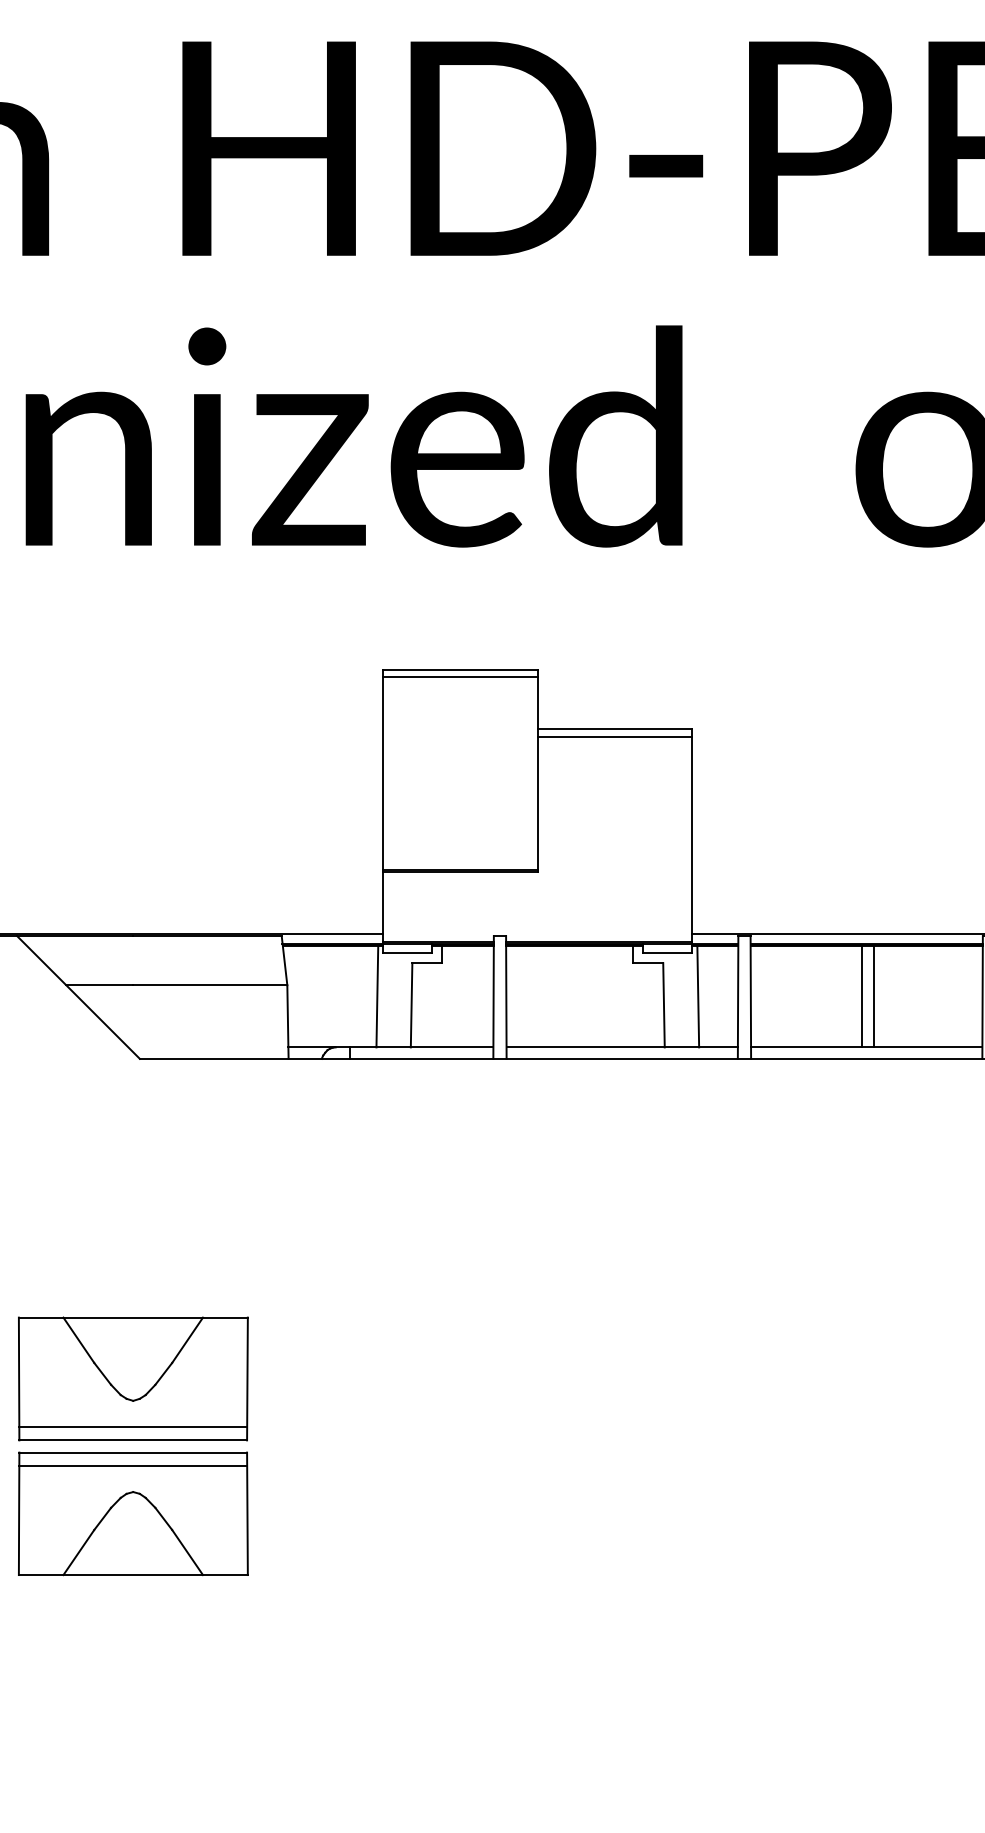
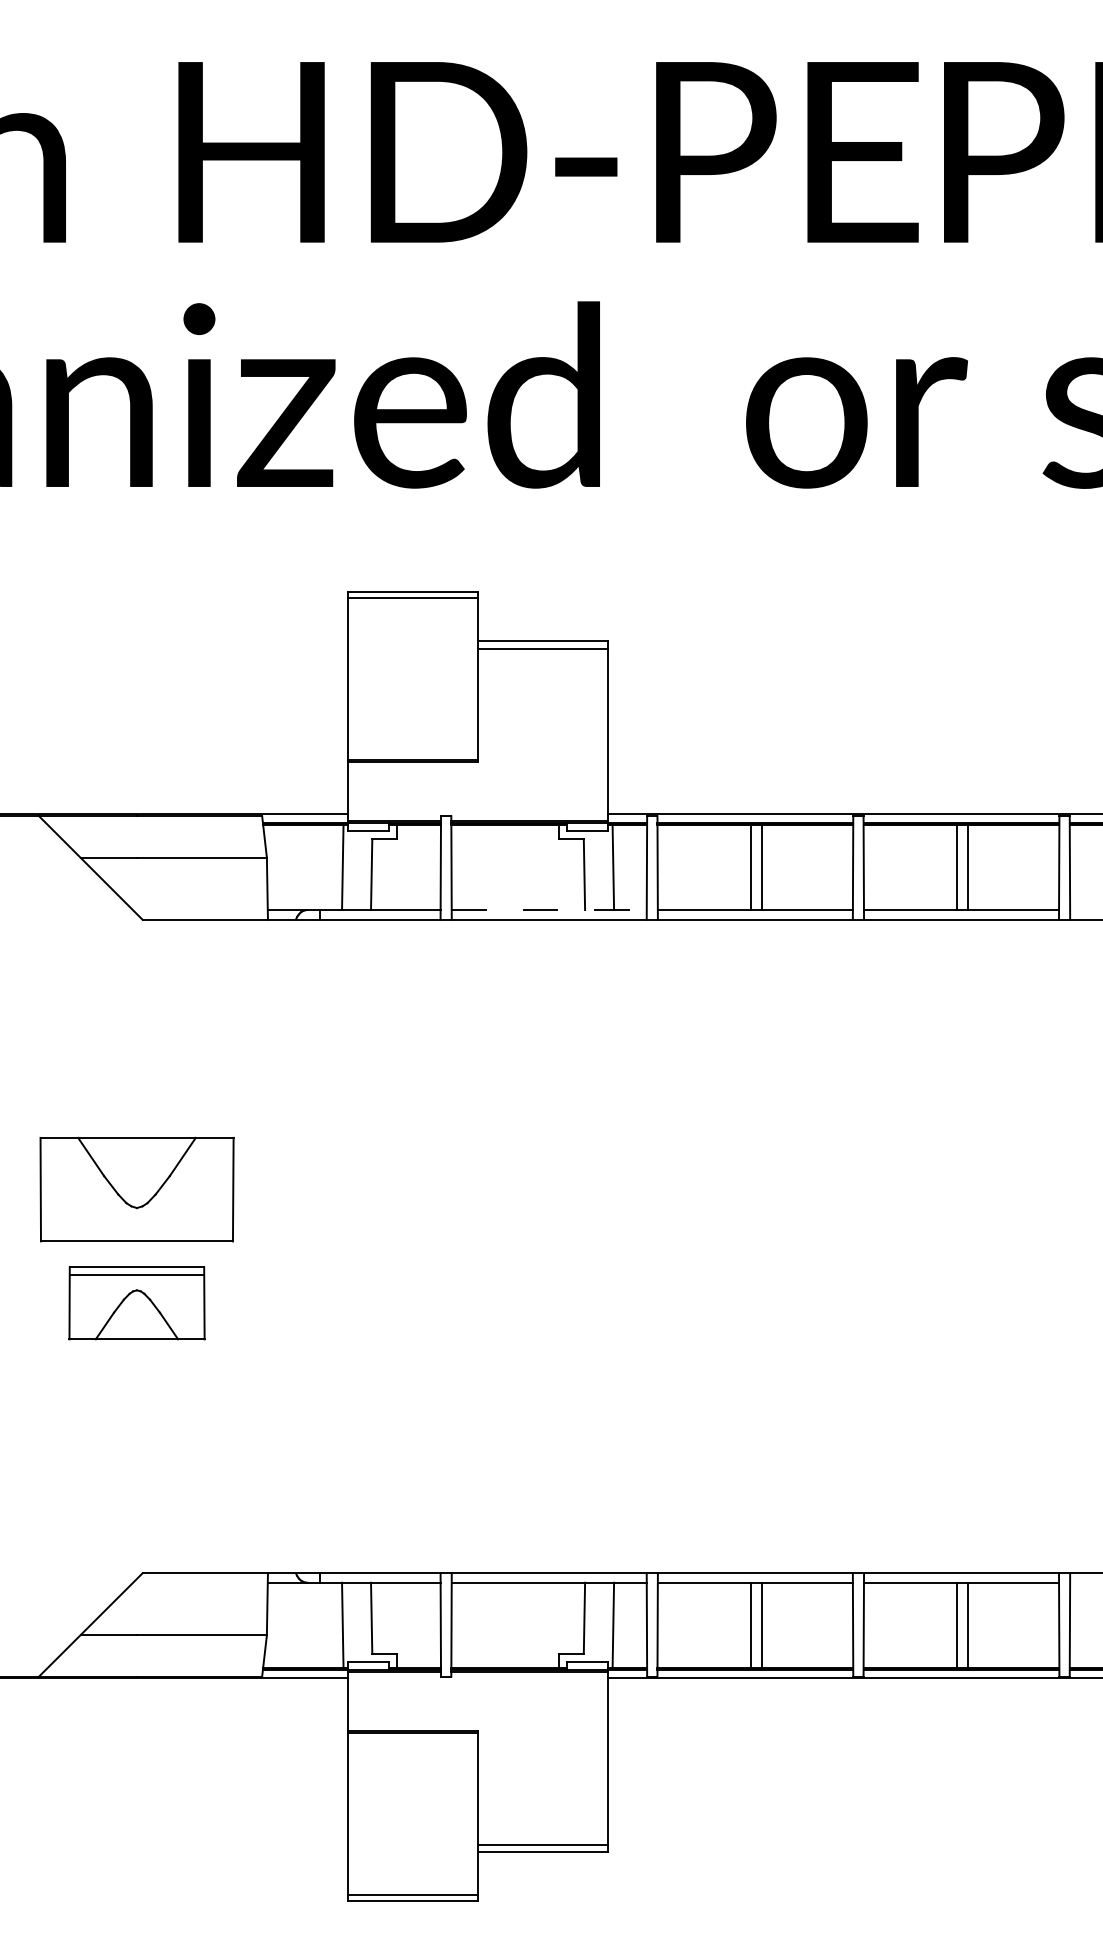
line: (622, 1047) -> (549, 910), solid -> dashed
line: (132, 1426) -> (136, 1229), removed
part: (132, 1512) -> (136, 1302), size x0.7

